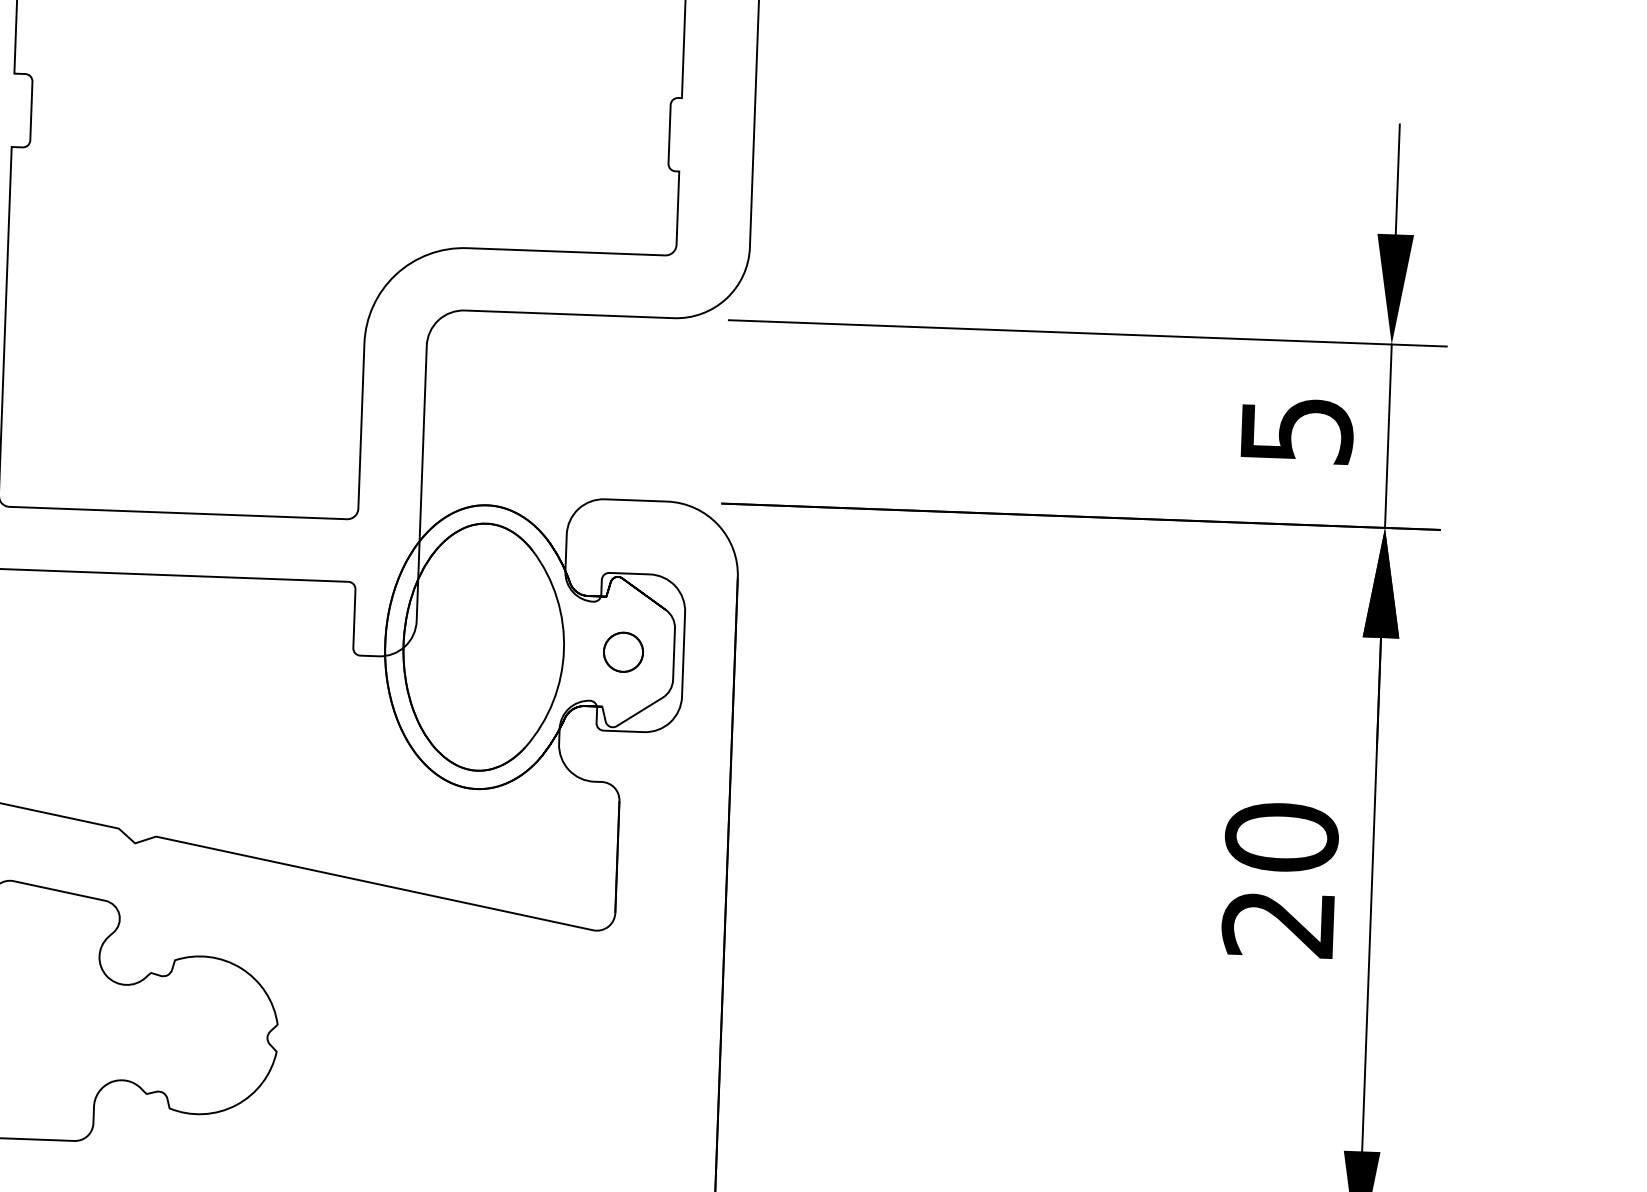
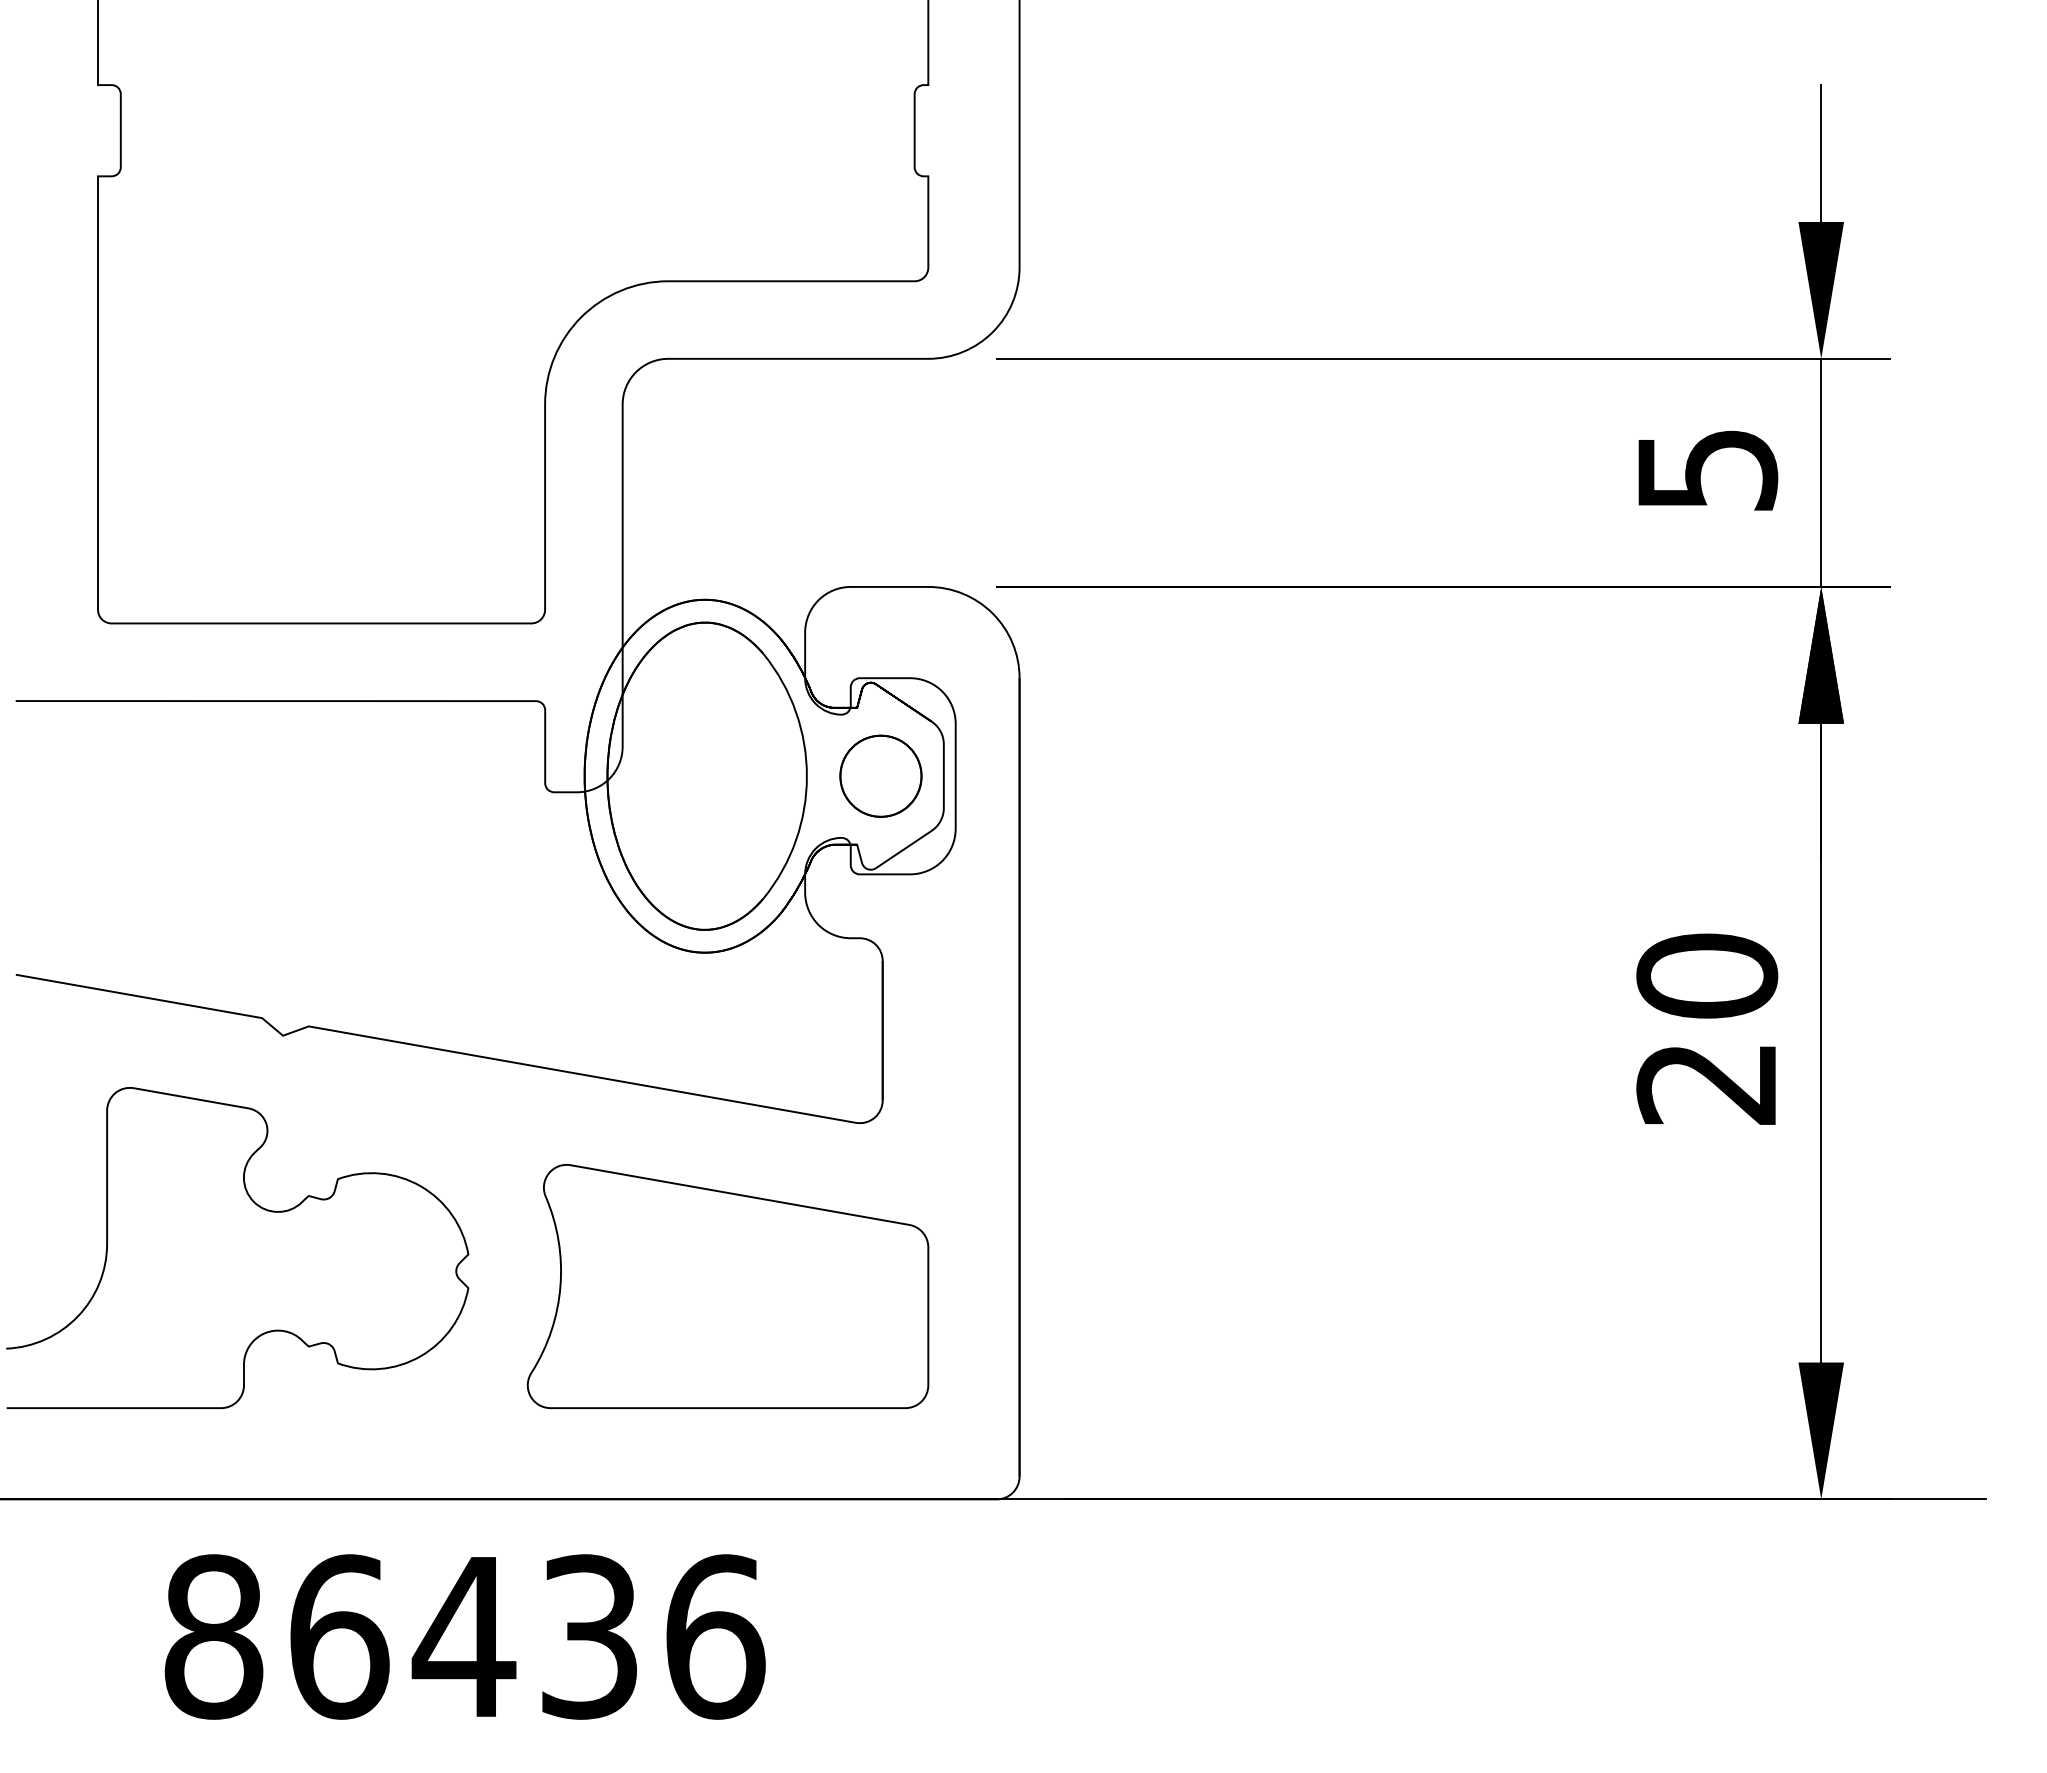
circle: (623, 651) -> (880, 775), size x1.67
part: (485, 1058) -> (727, 1286), added

